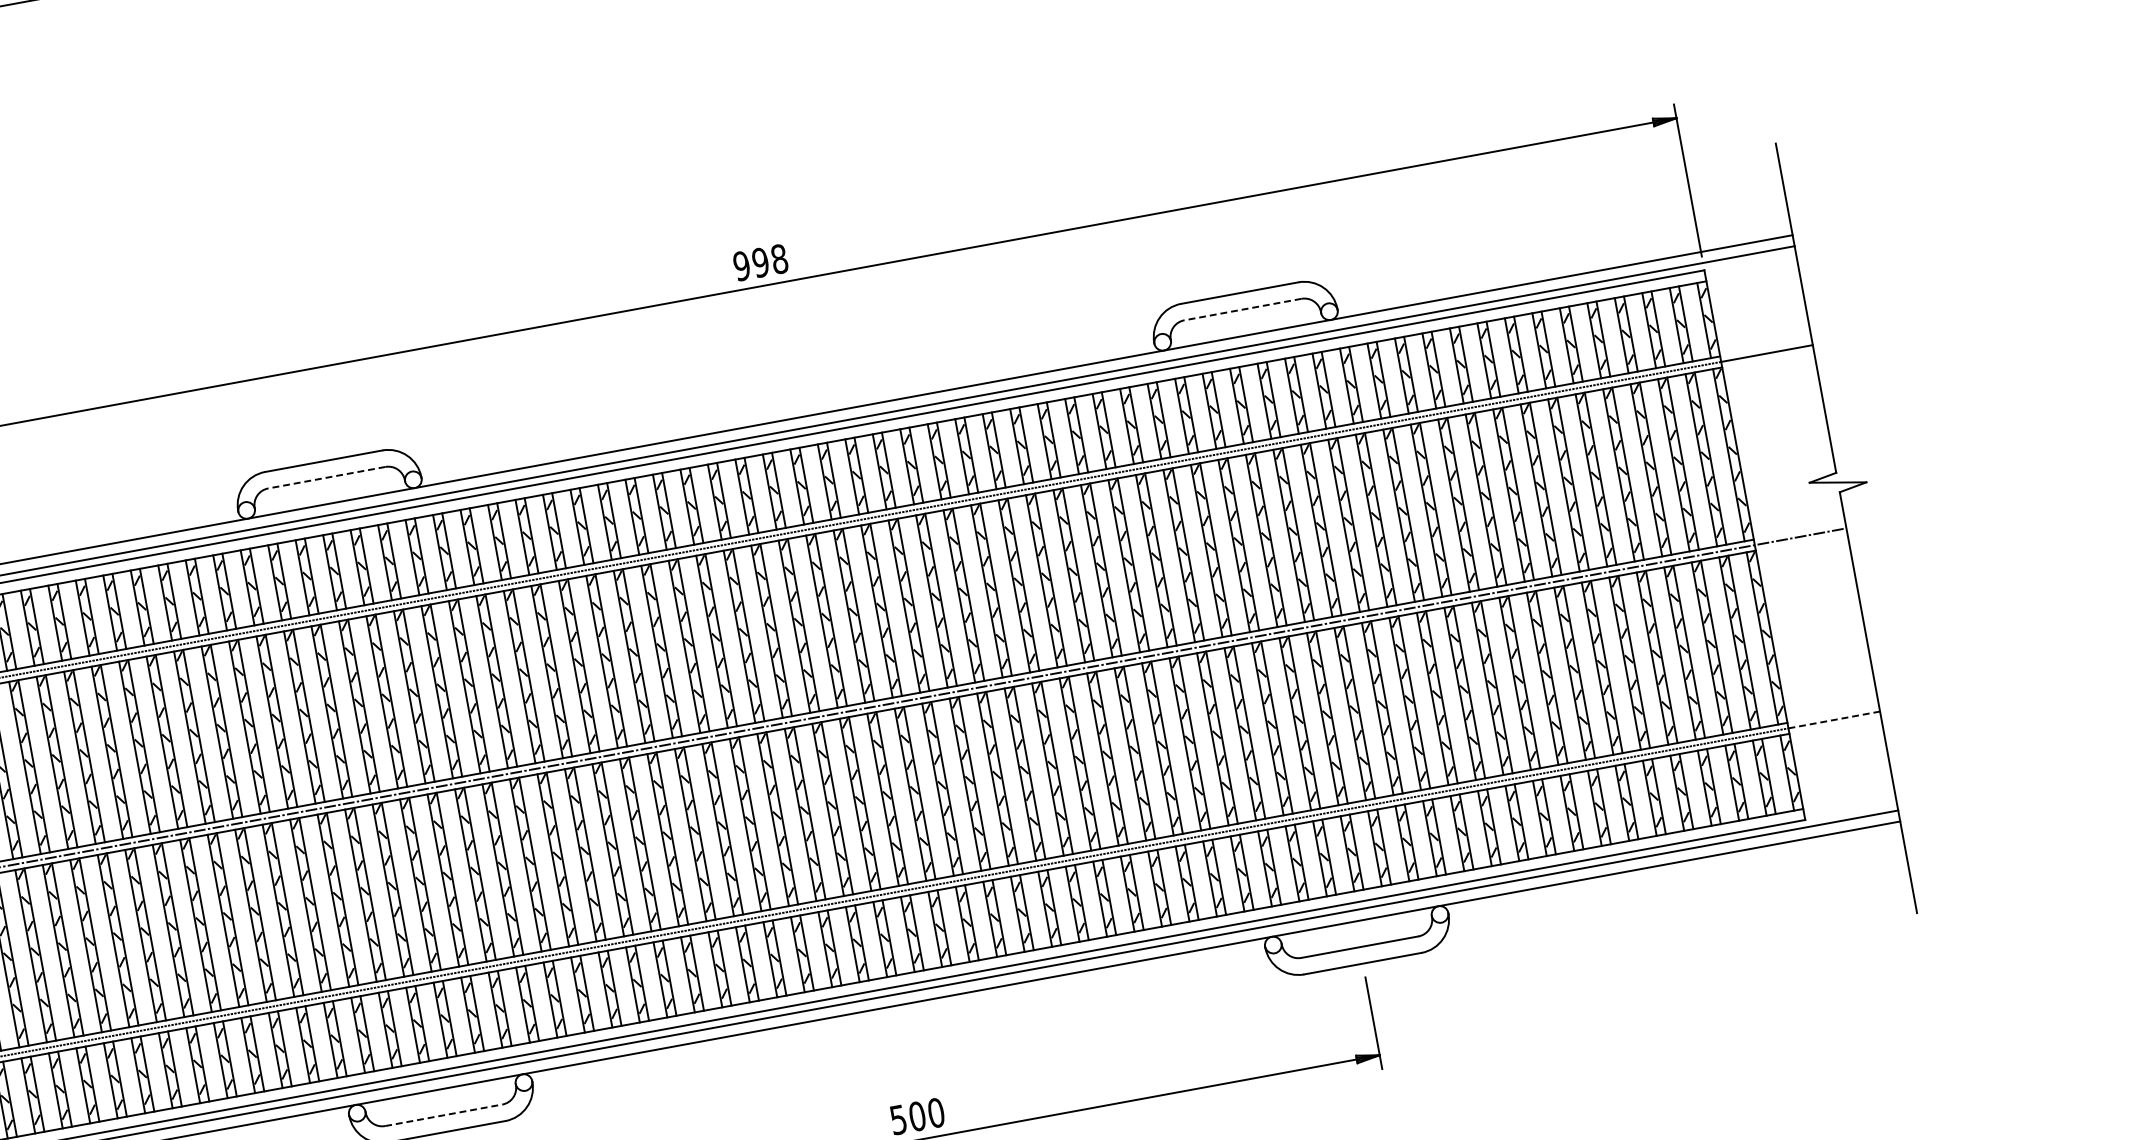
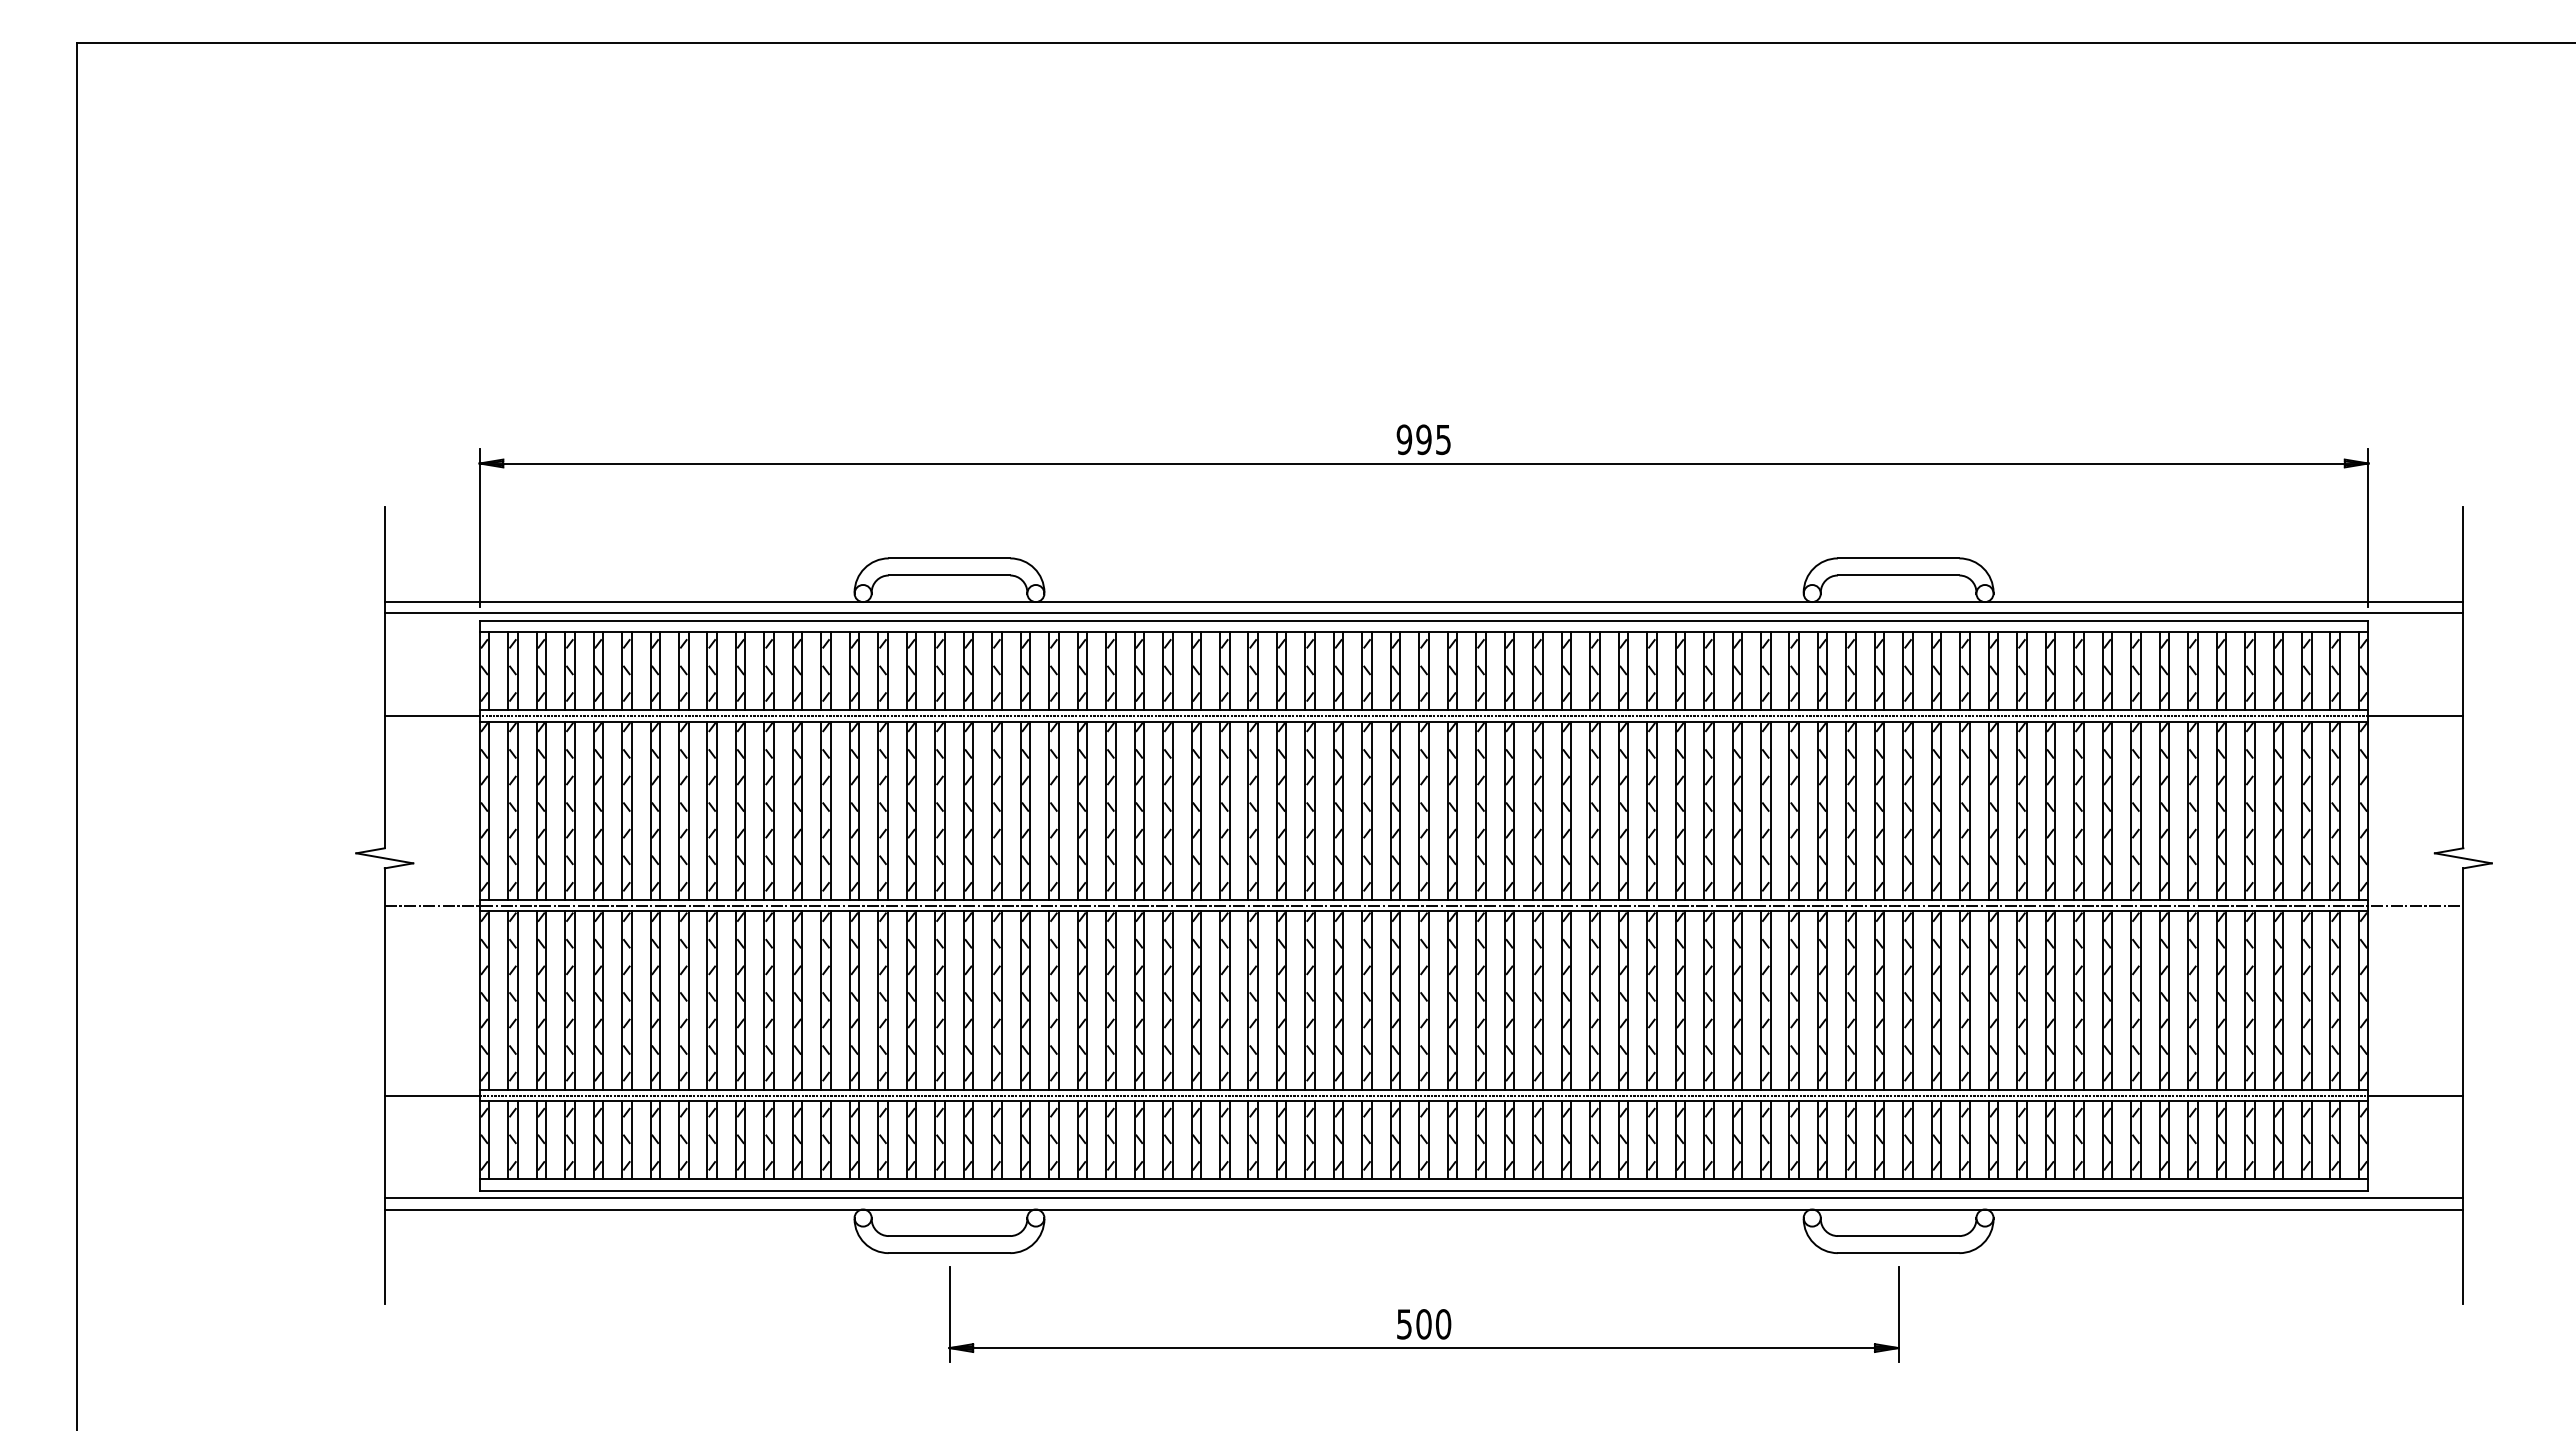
text: (779, 258) -> (1443, 439), 998 -> 995
line: (1242, 309) -> (1898, 575), dashed -> solid
line: (326, 477) -> (949, 575), dashed -> solid
line: (1834, 719) -> (2416, 1095), dashed -> solid
line: (443, 1115) -> (949, 1236), dashed -> solid

